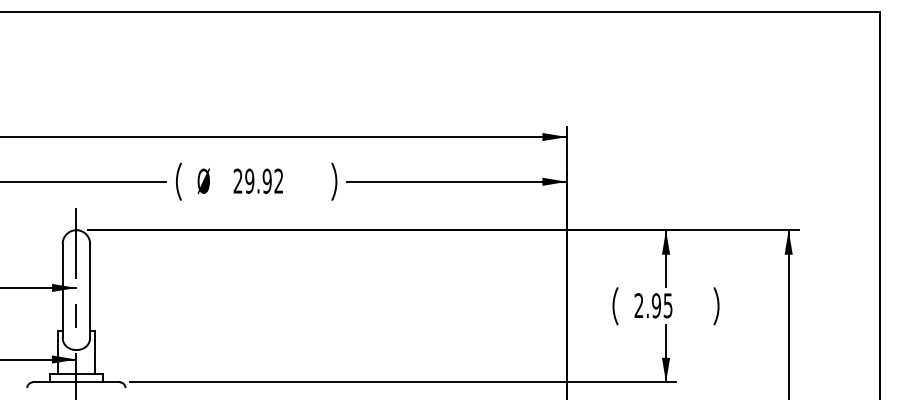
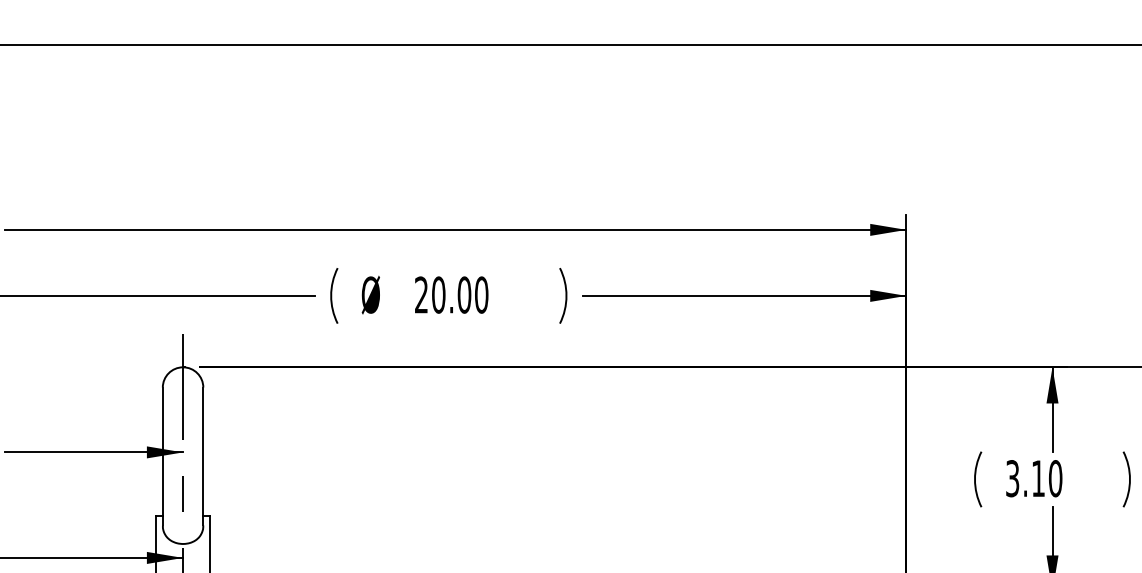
text: (264, 180) -> (460, 293), 29.92 -> 20.00
text: (653, 305) -> (1033, 478), 2.95 -> 3.10

